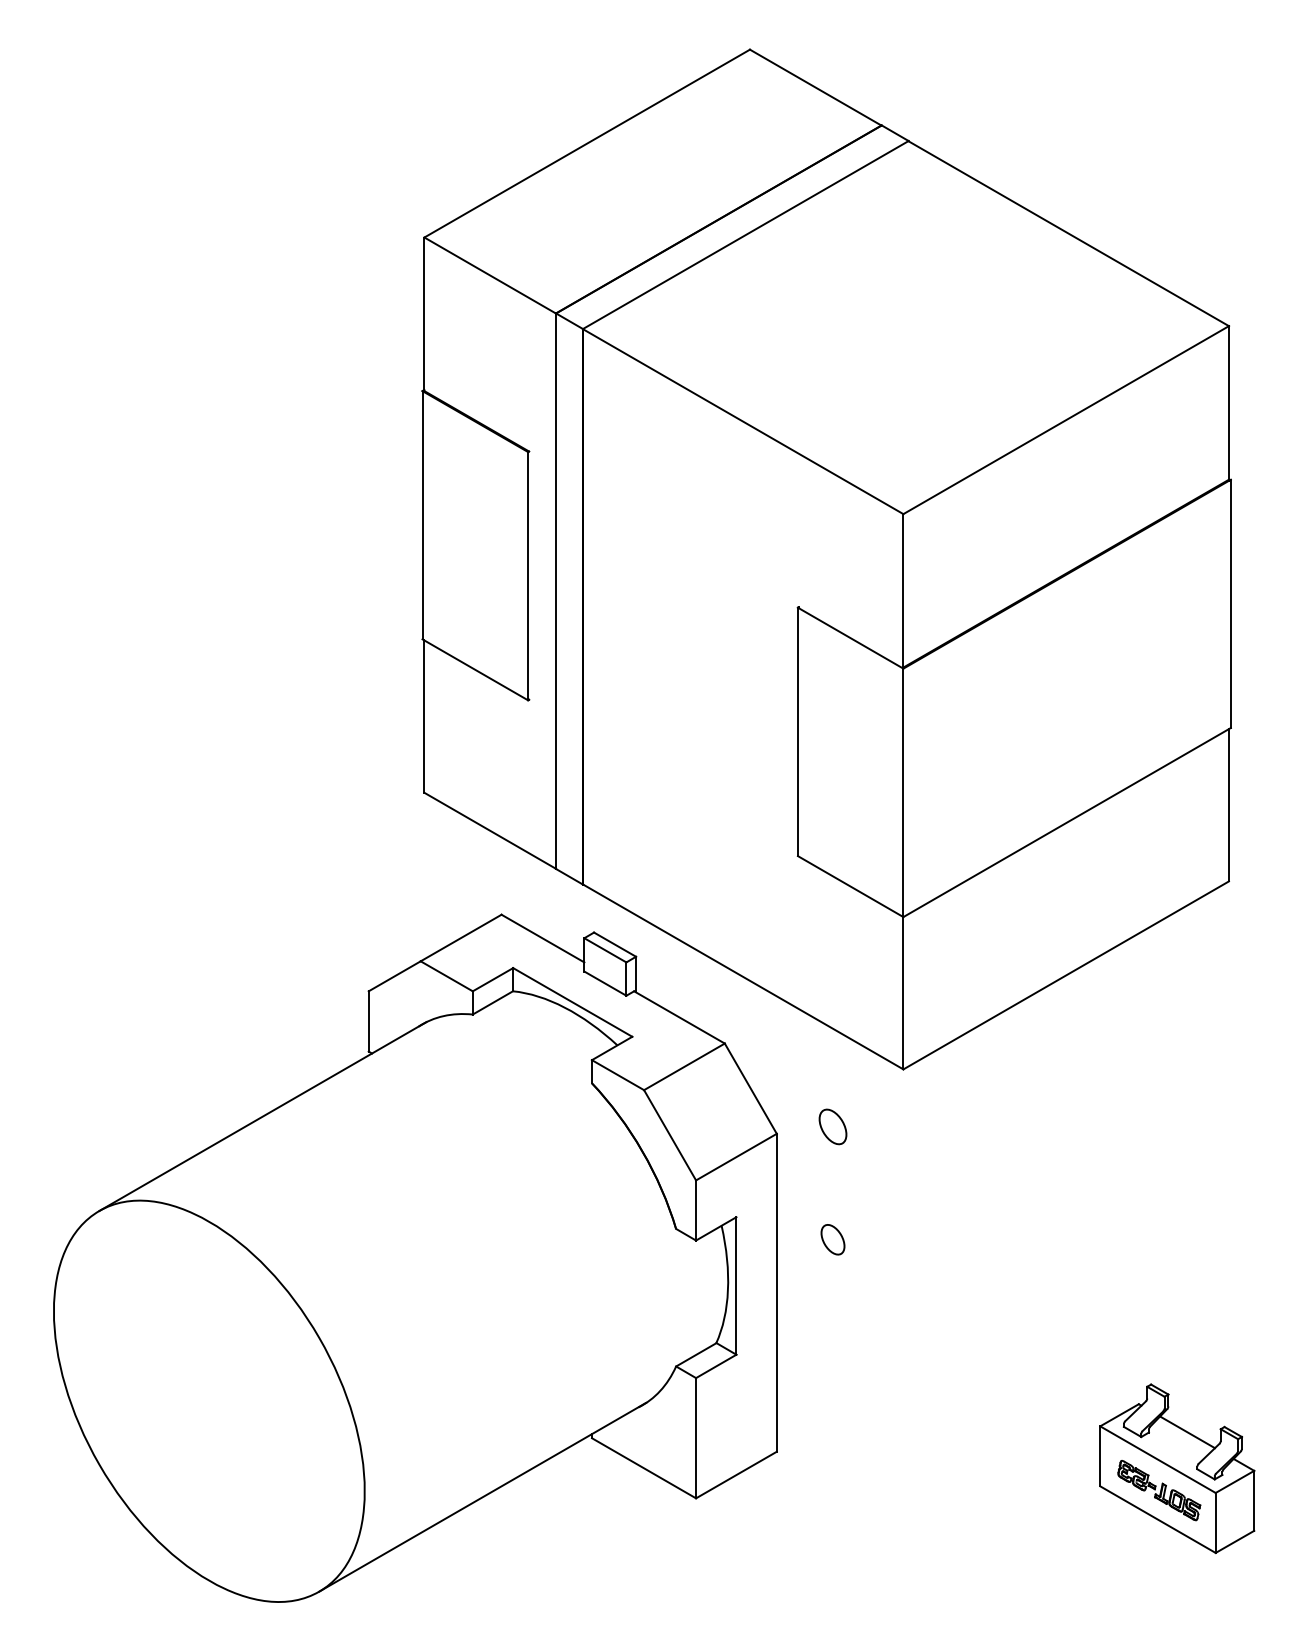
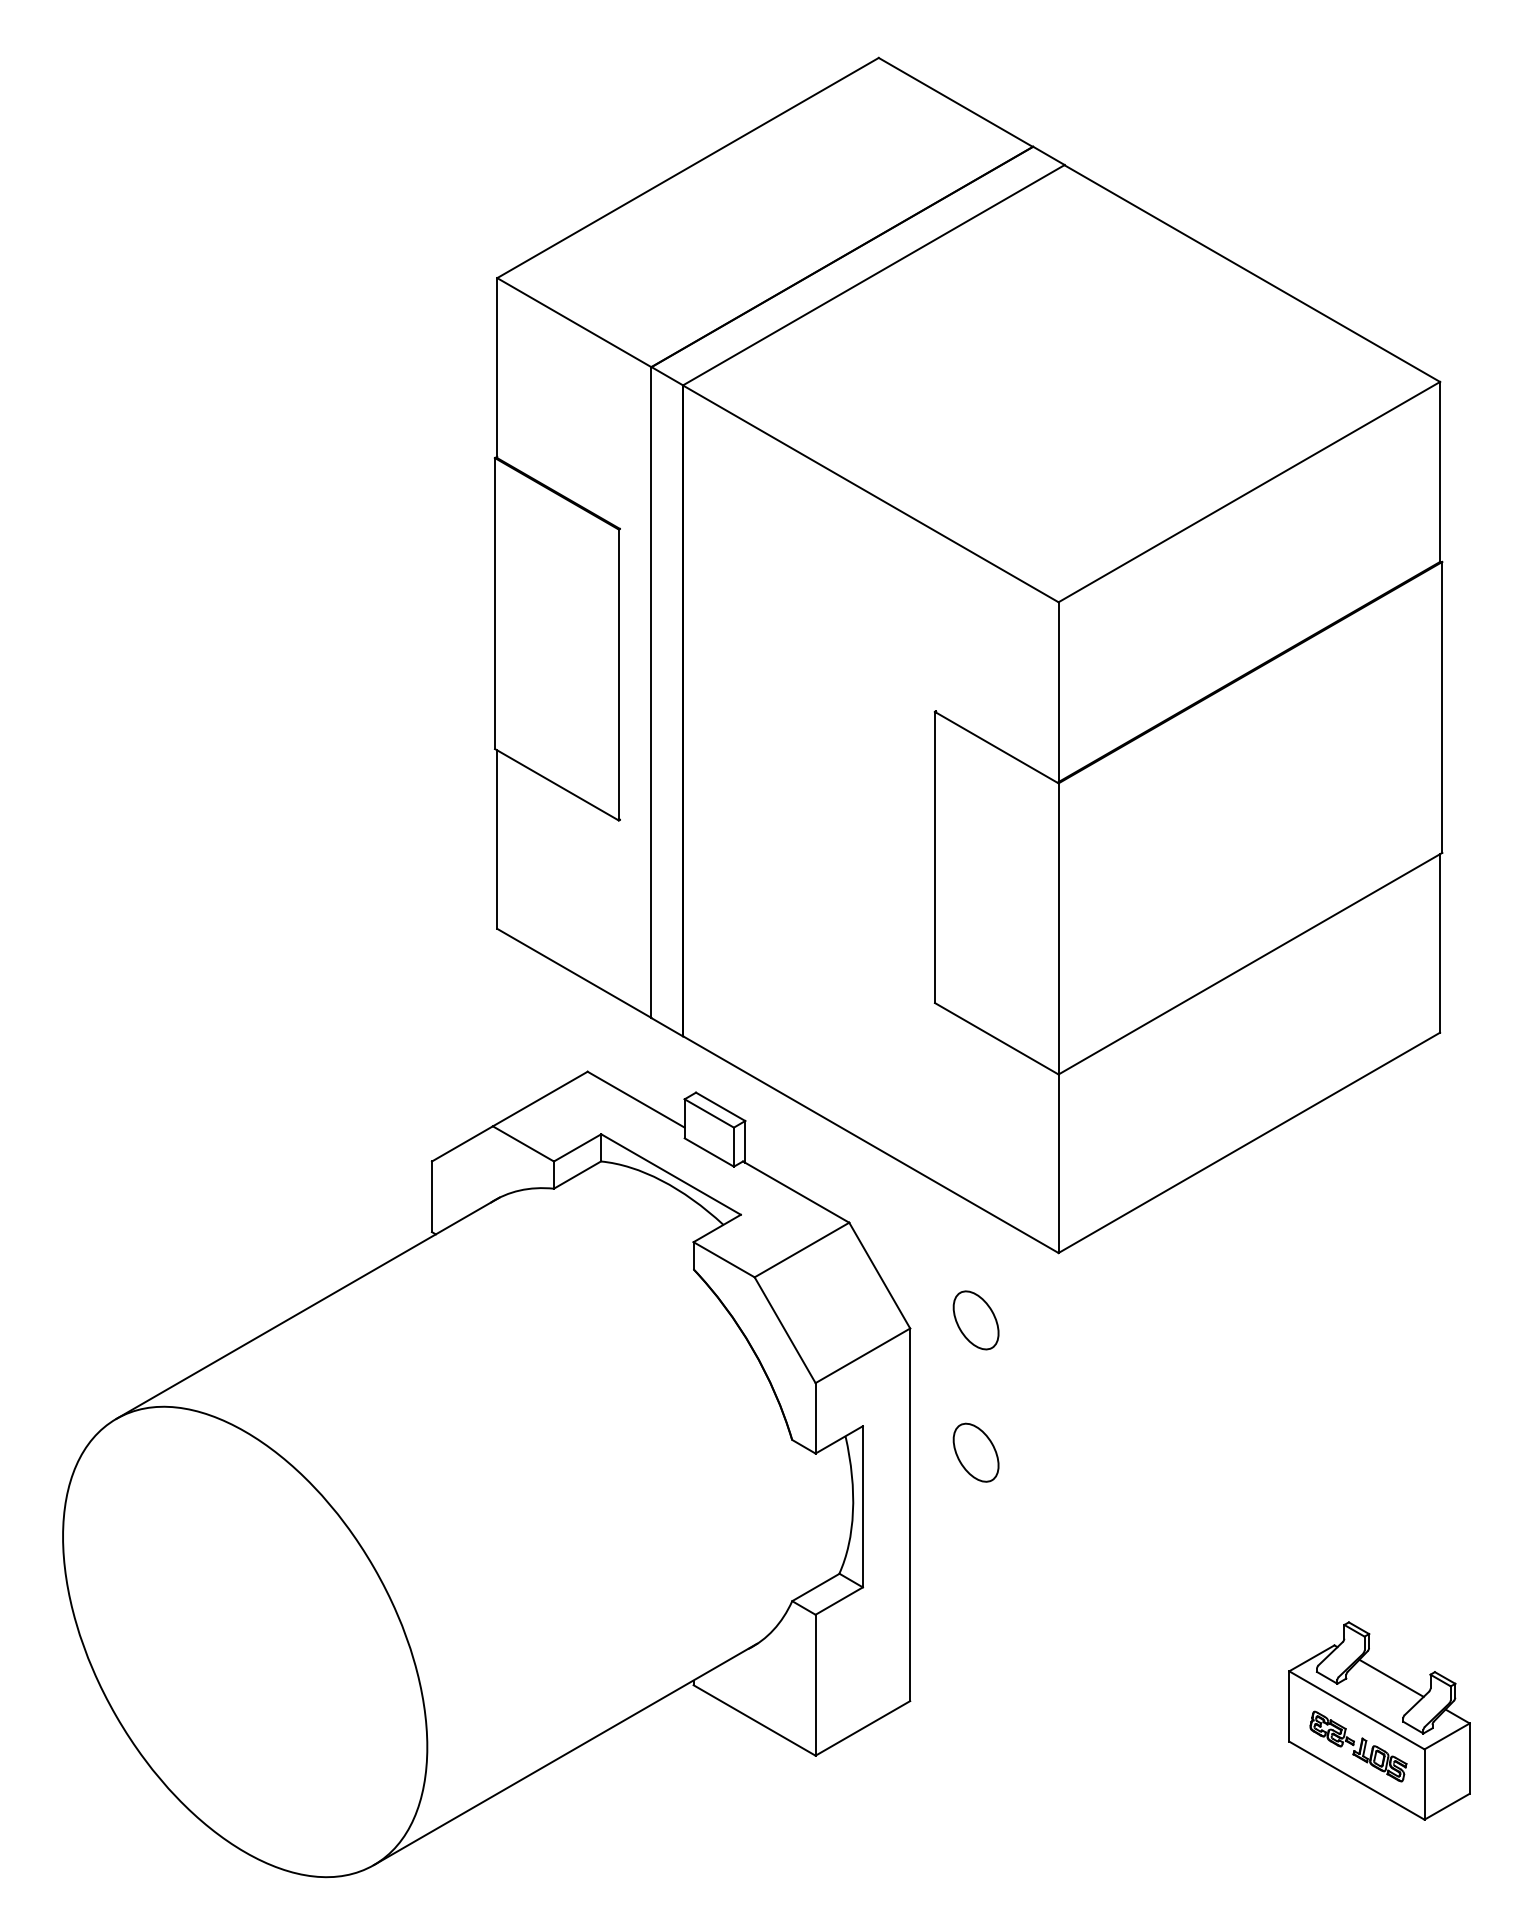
part: (832, 1126) -> (975, 1320), size x1.43
part: (832, 1239) -> (975, 1452), size x1.67

